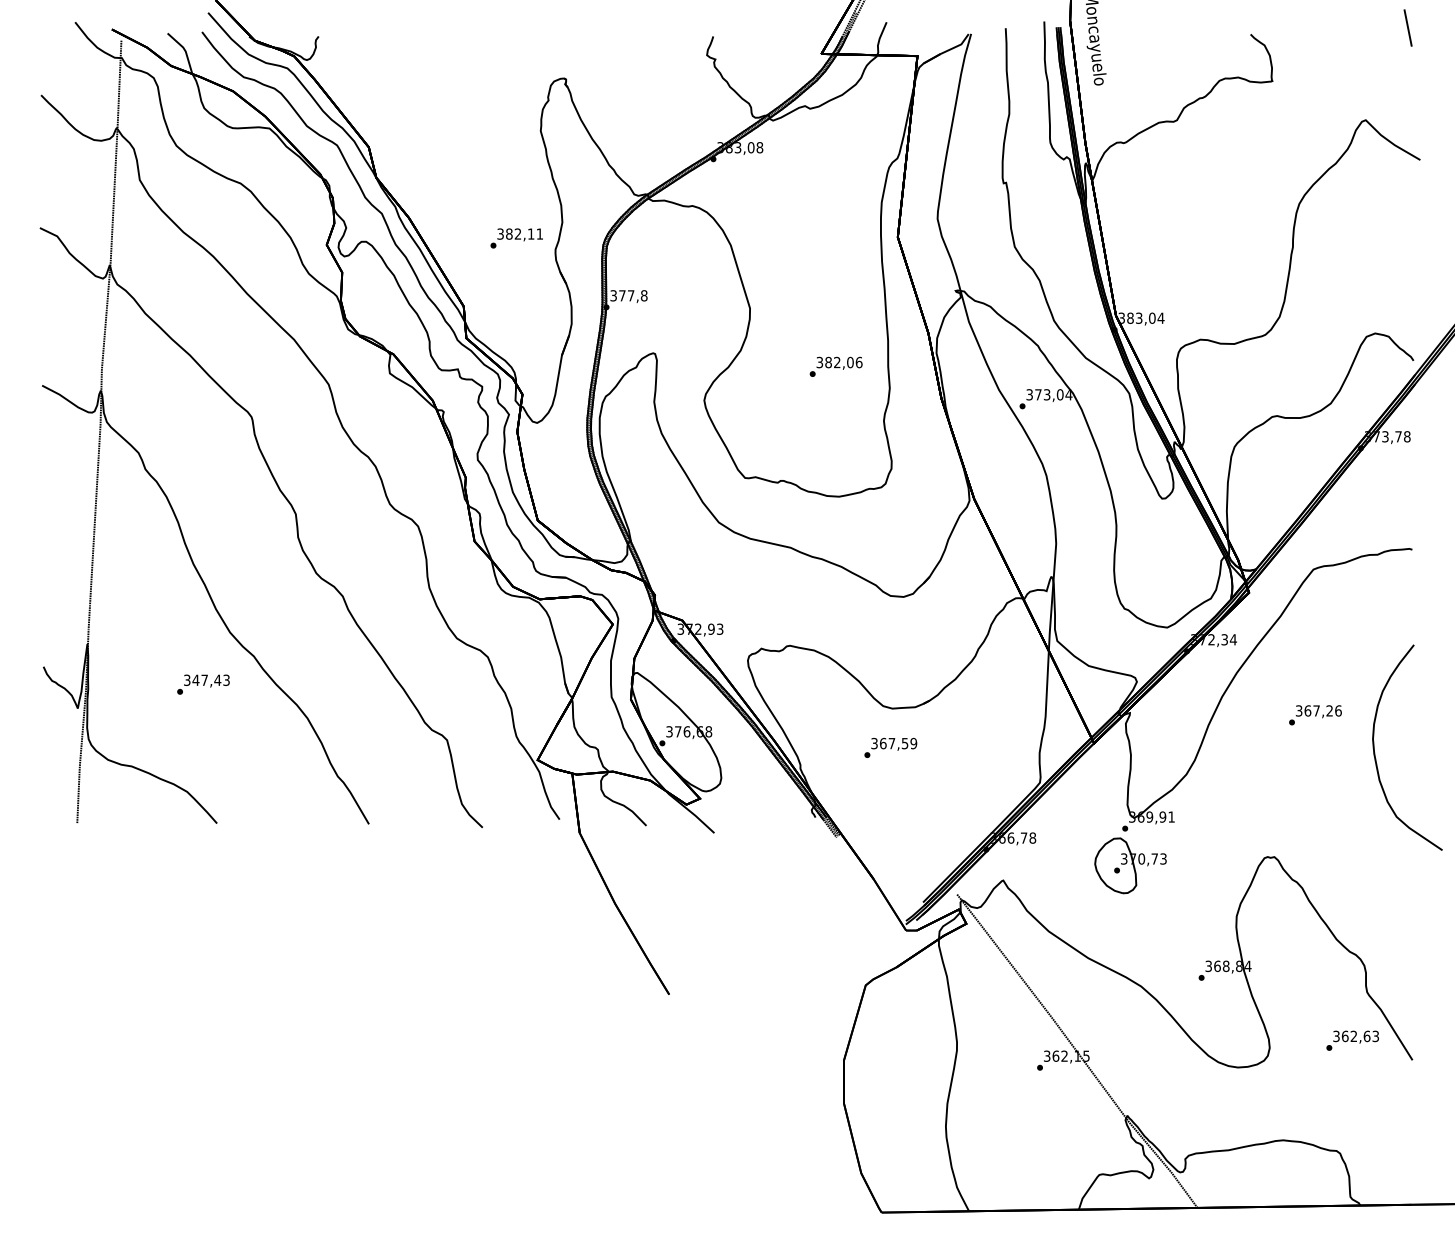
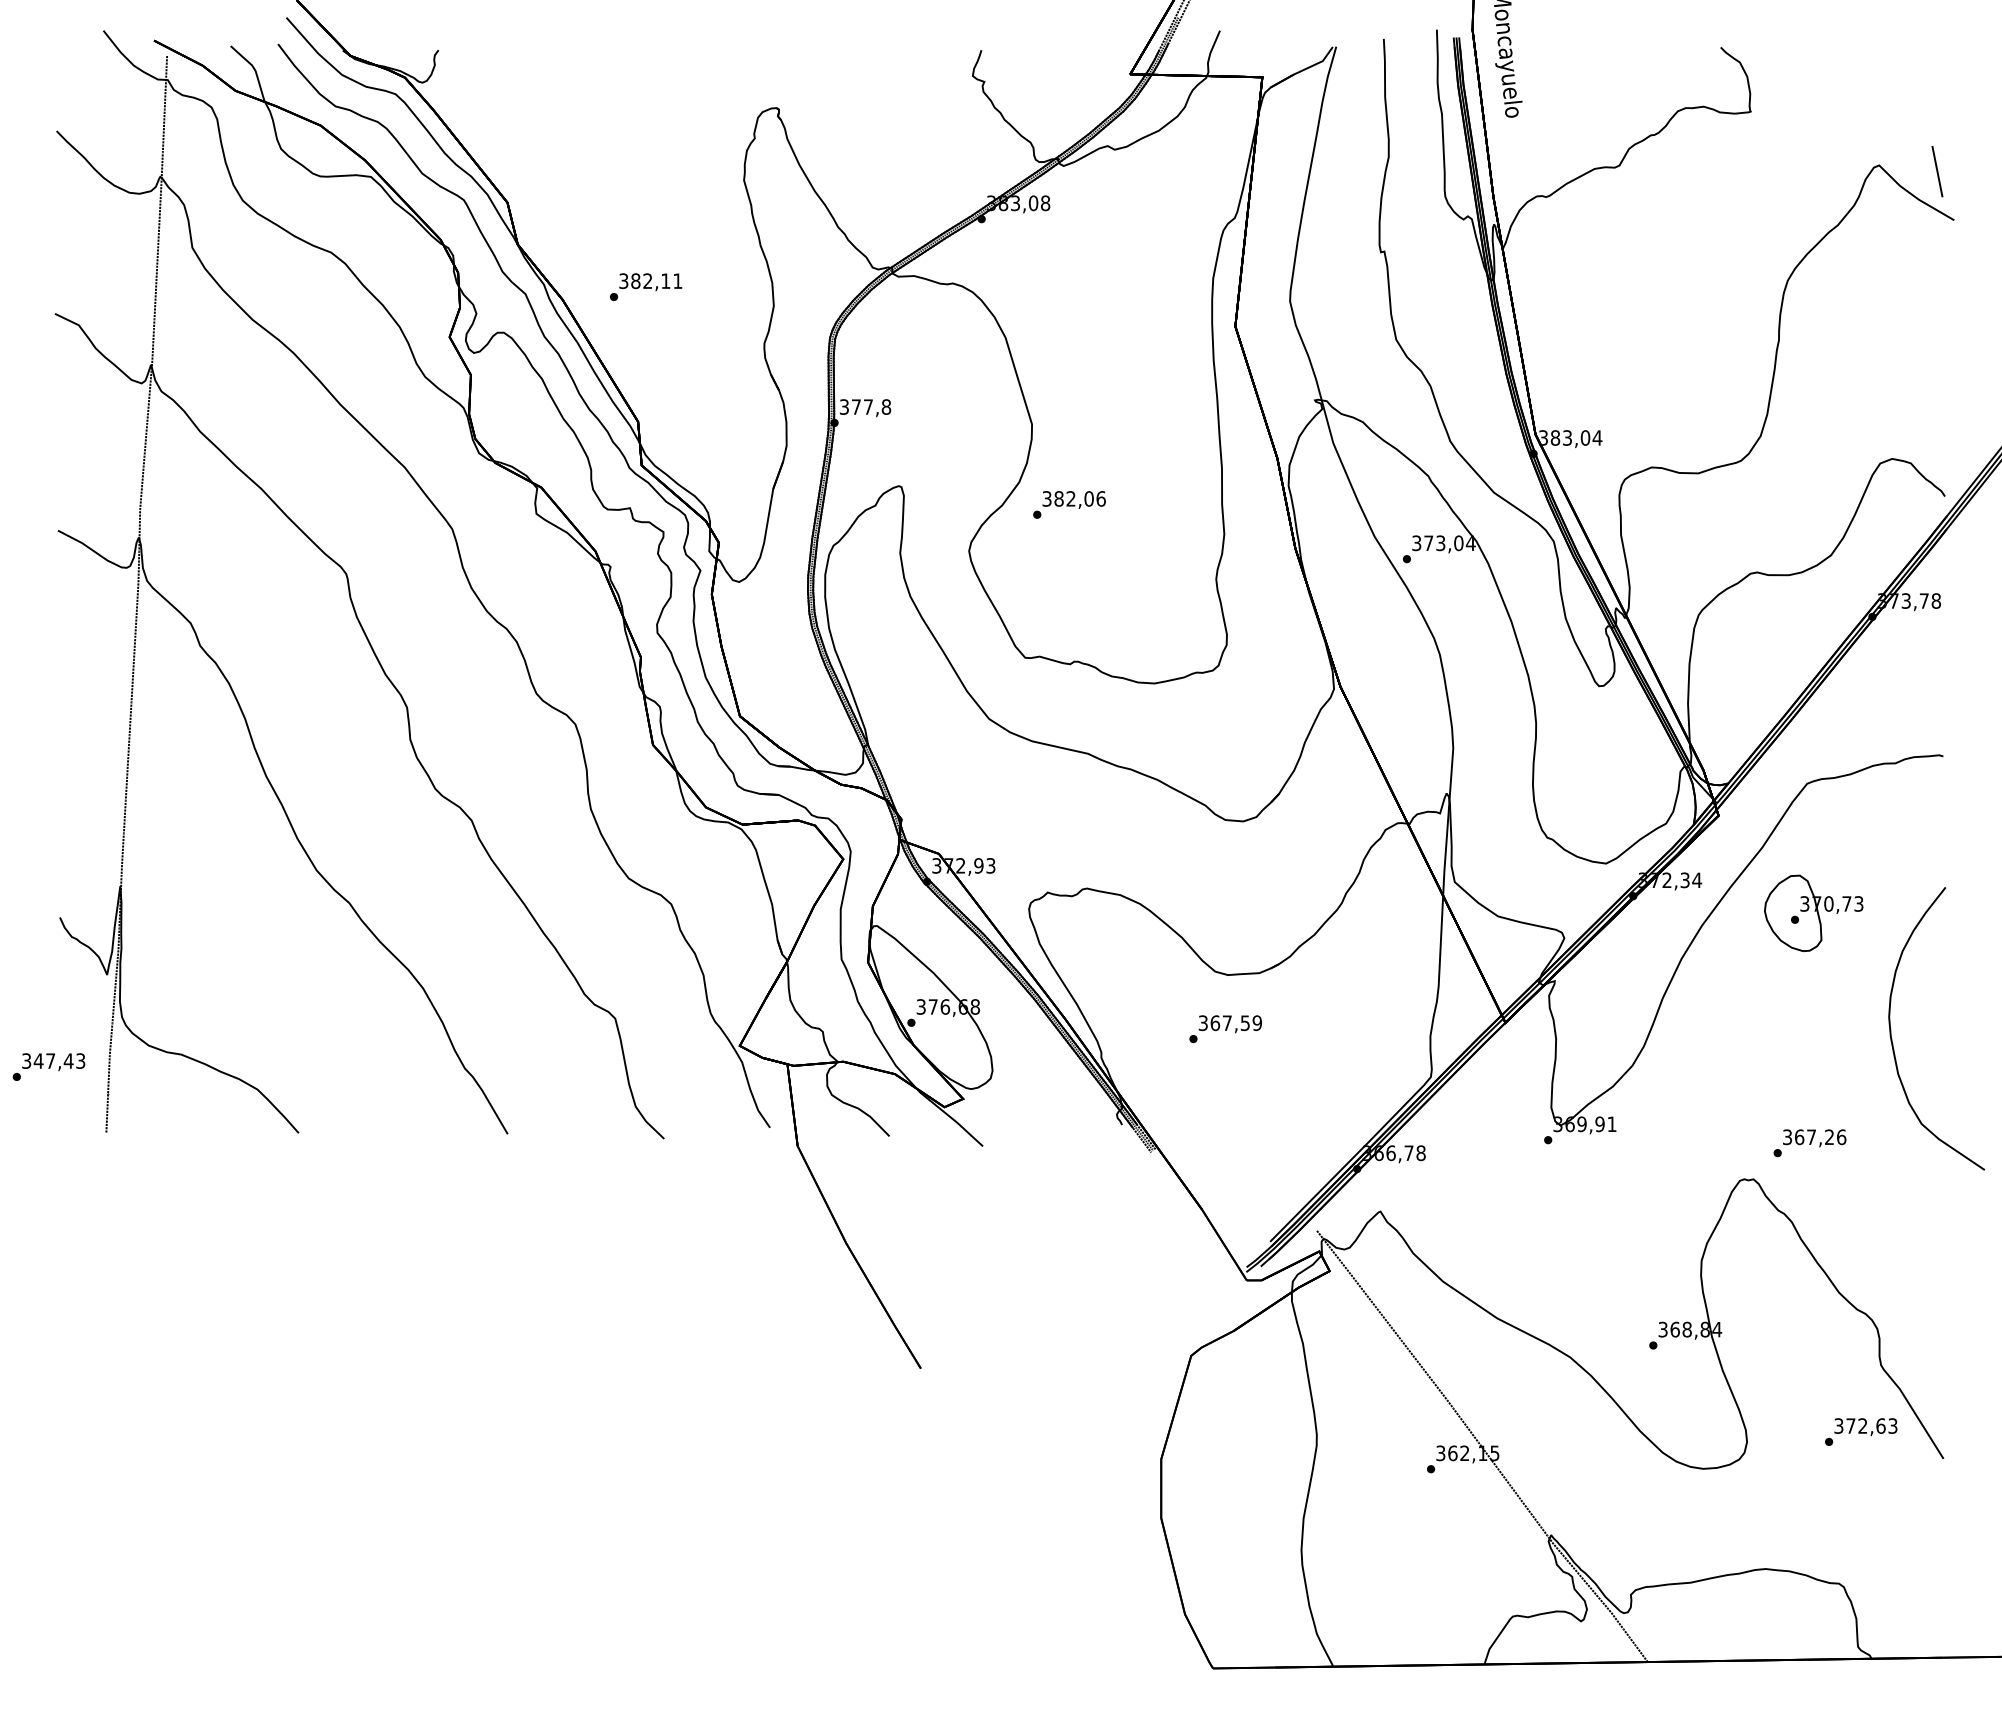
line: (1408, 27) -> (1937, 171), moved
text: (517, 237) -> (646, 286), moved
text: (836, 366) -> (1069, 504), moved
text: (203, 684) -> (48, 1066), moved
text: (1315, 715) -> (1809, 1143), moved
part: (1130, 865) -> (1813, 912), moved
text: (1344, 1036) -> (1850, 1425), 362,63 -> 372,63

